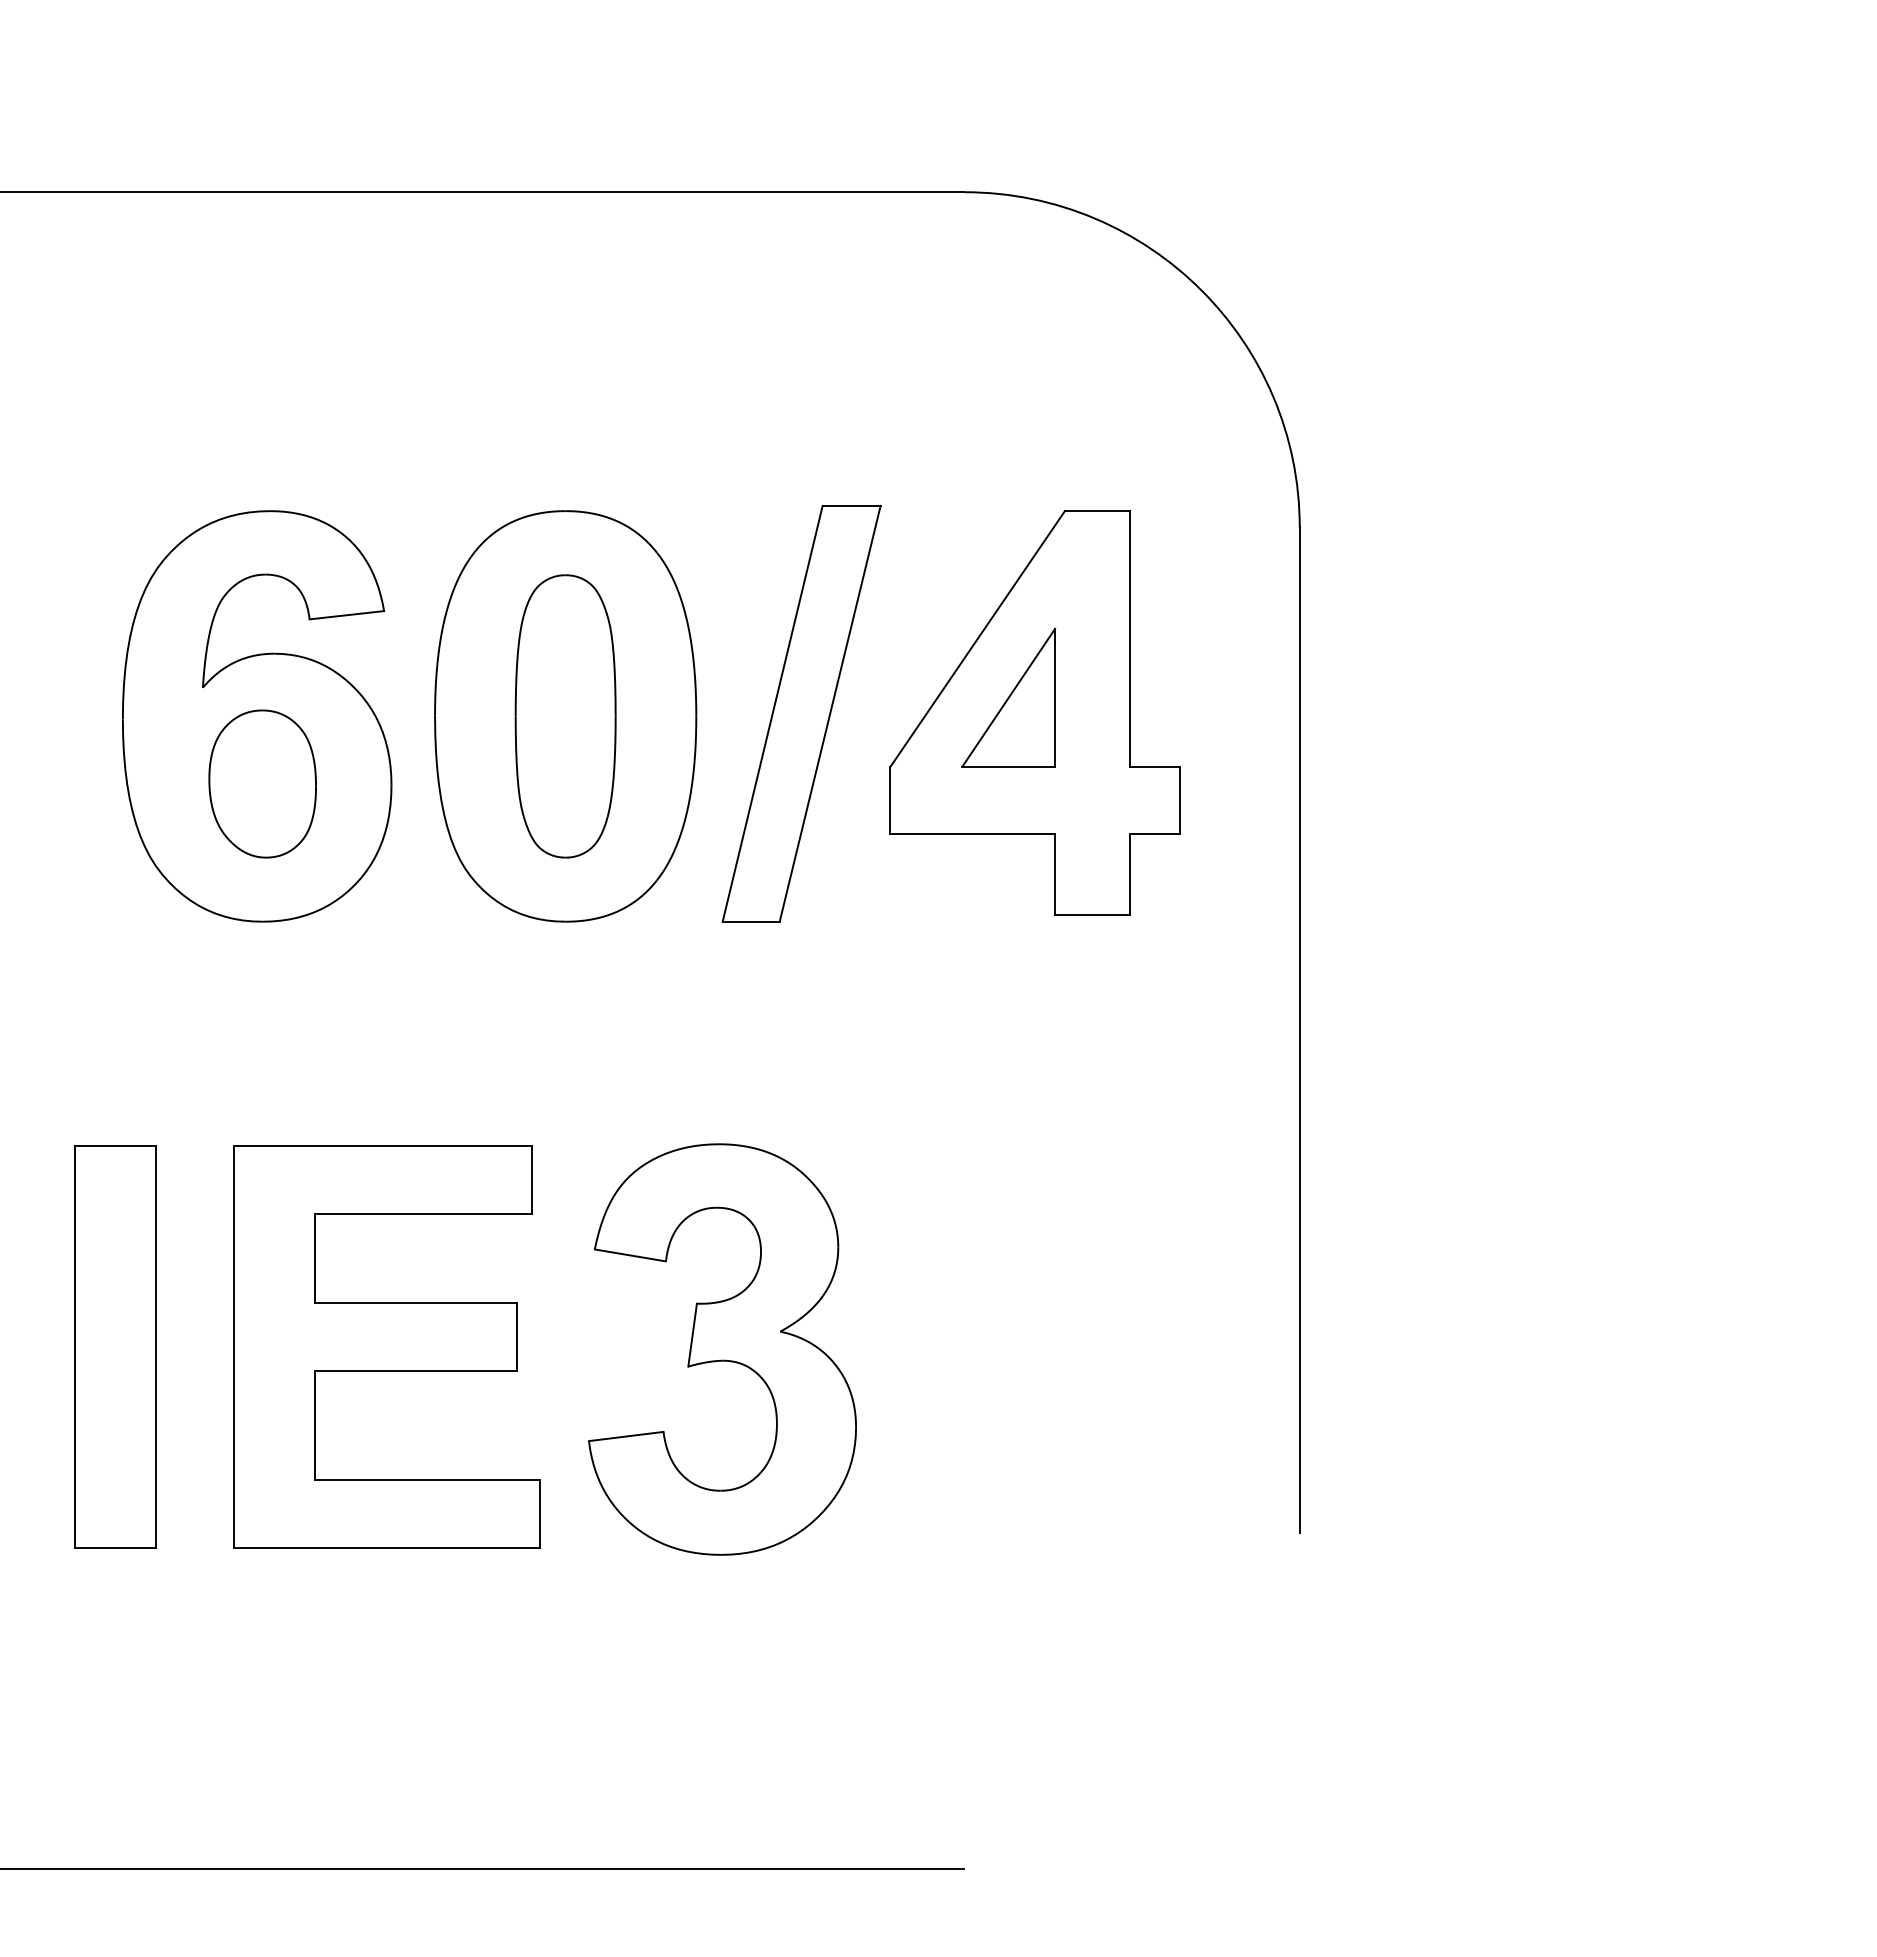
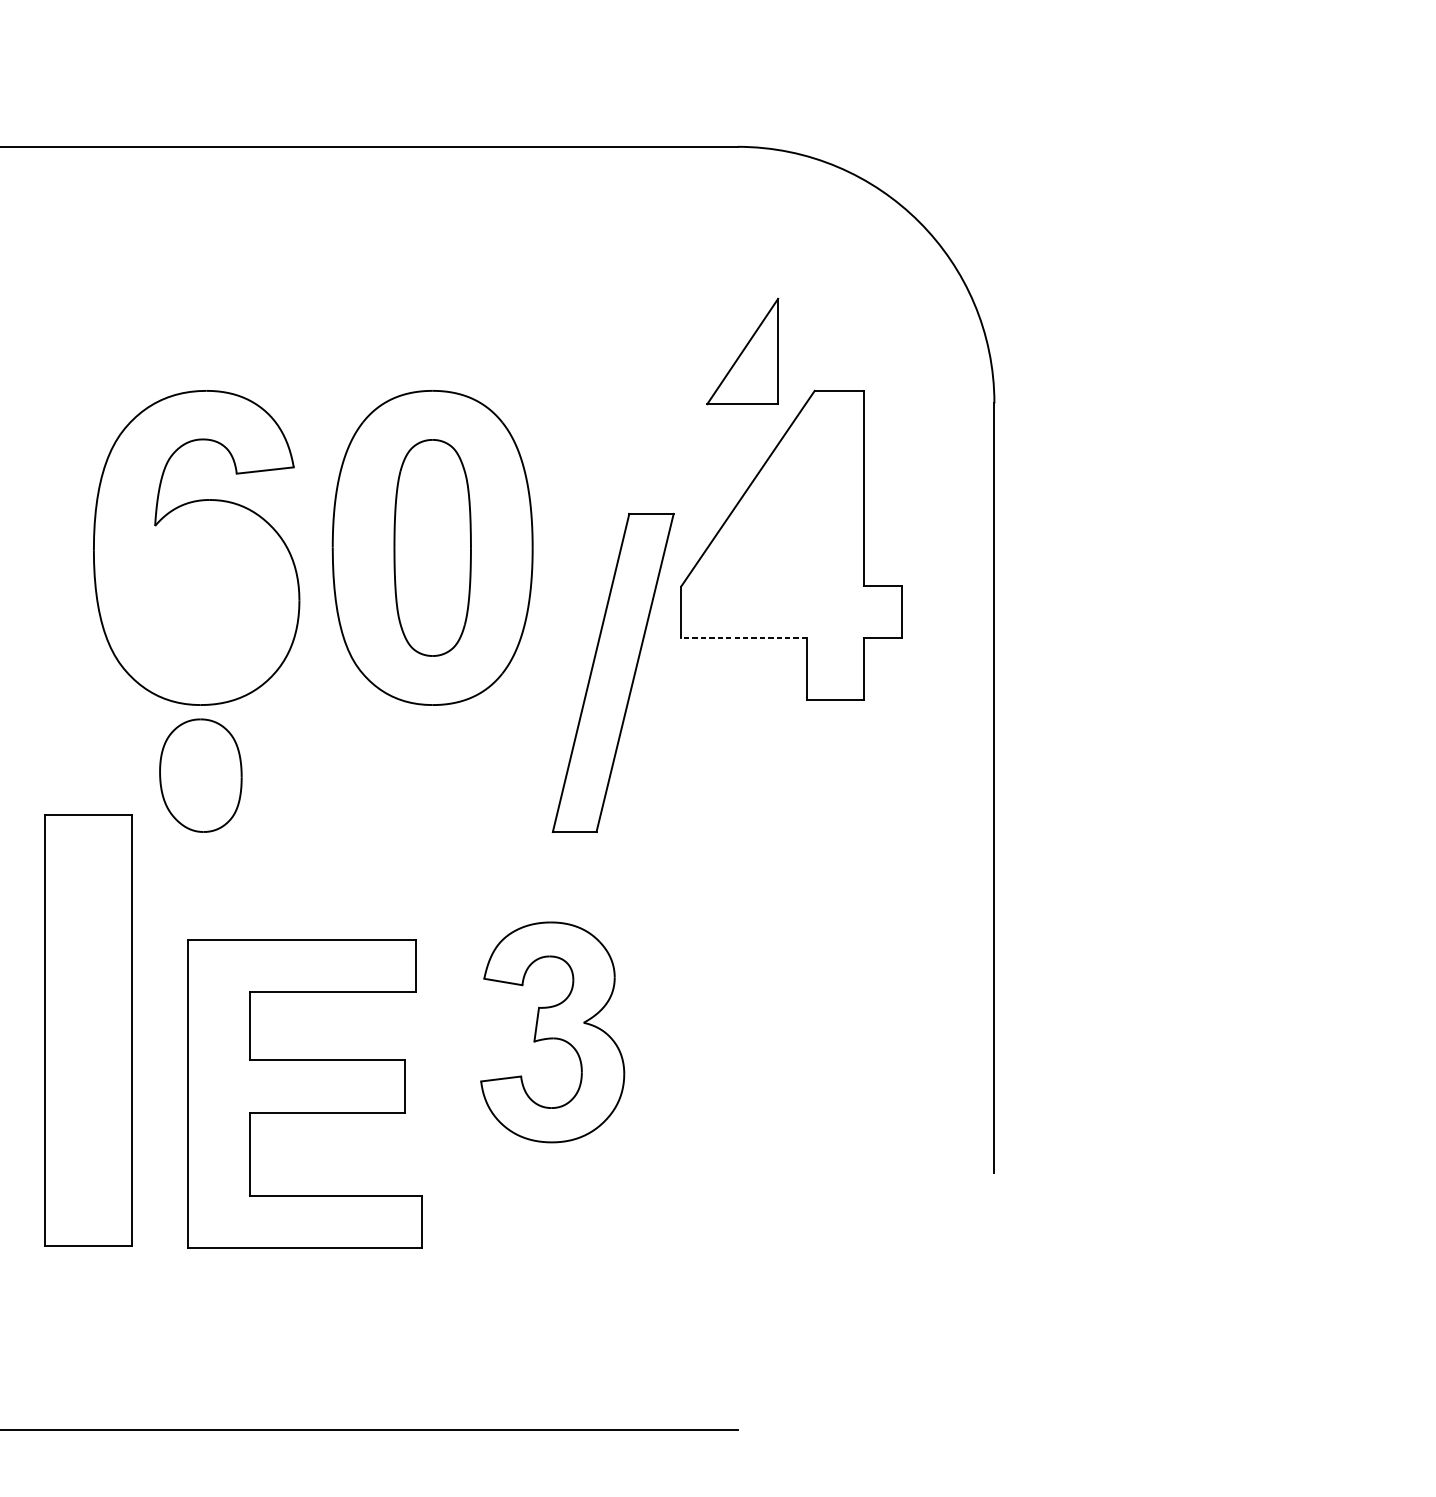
part: (1008, 697) -> (742, 351), moved
part: (801, 713) -> (613, 672), moved
part: (262, 783) -> (200, 775), moved
line: (972, 834) -> (744, 638), solid -> dashed
part: (115, 1346) -> (88, 1030), size x1.4
part: (386, 1346) -> (304, 1093), moved
part: (722, 1349) -> (552, 1032), size x0.7

